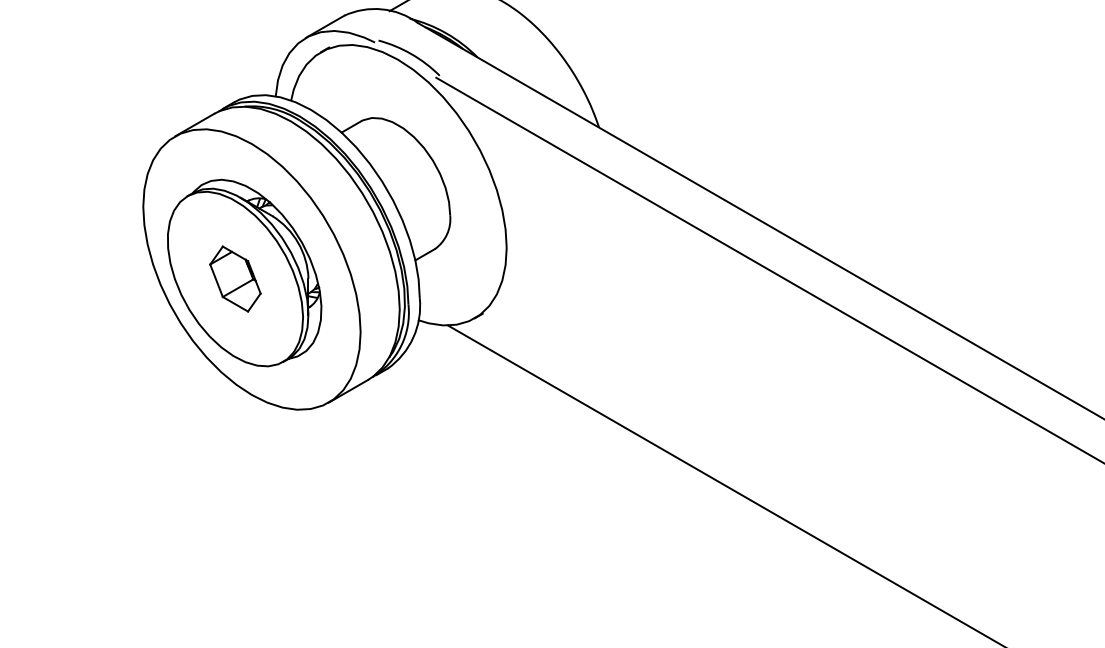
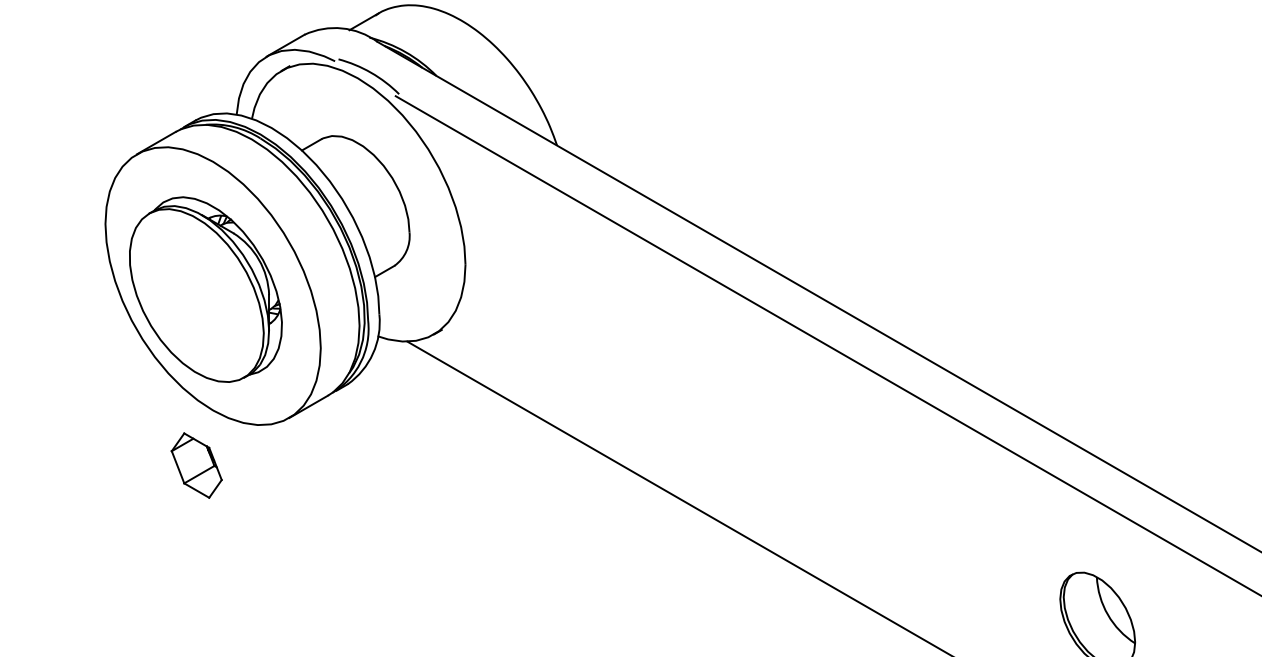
part: (235, 278) -> (196, 465), moved

